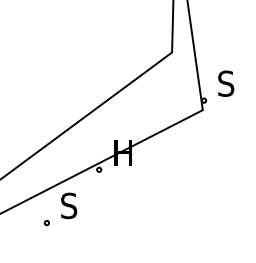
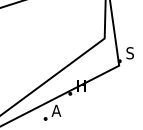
text: (69, 205) -> (56, 110), S -> A

